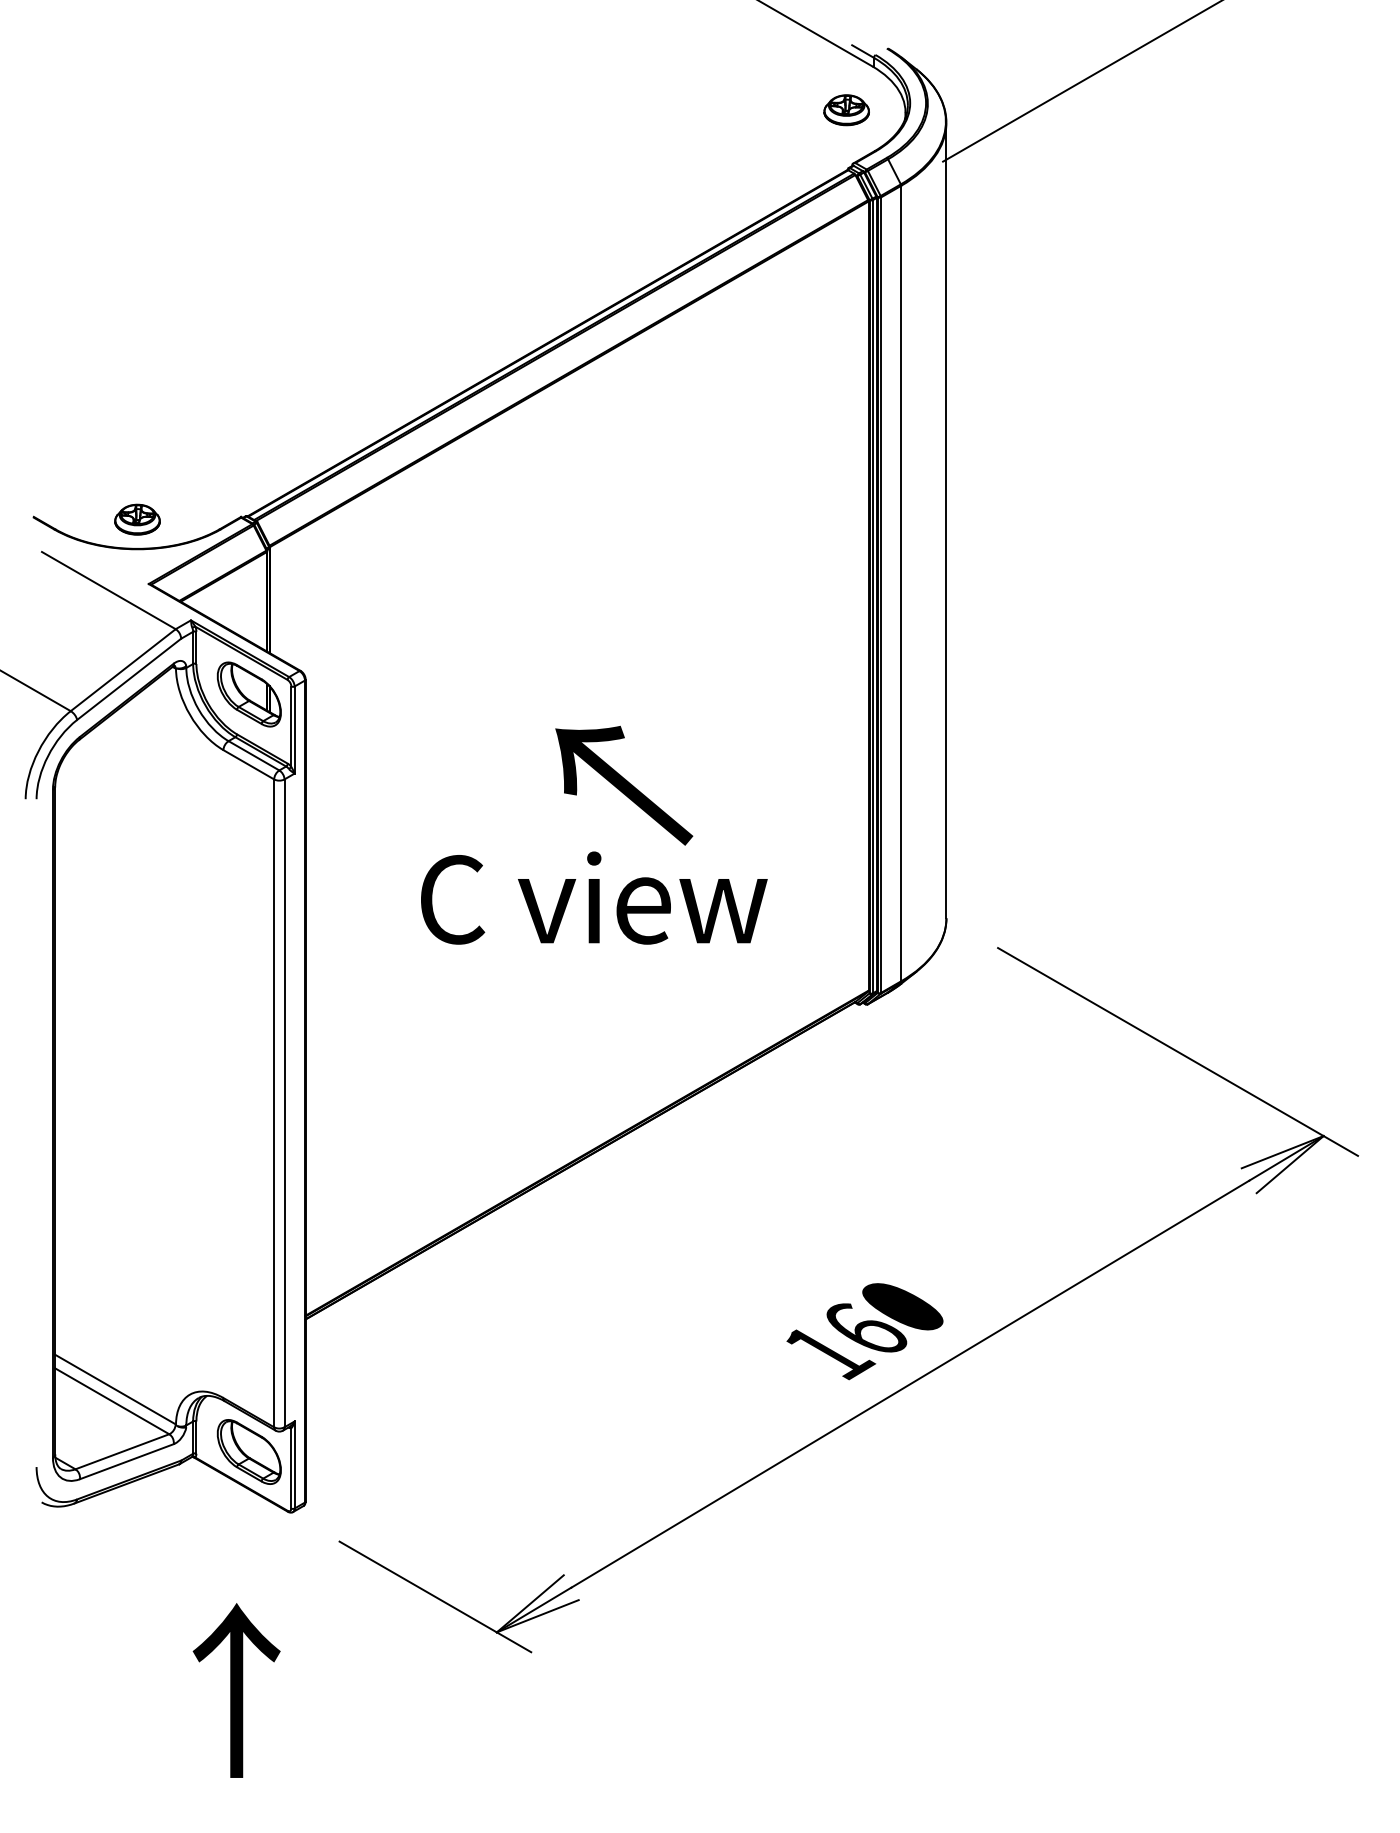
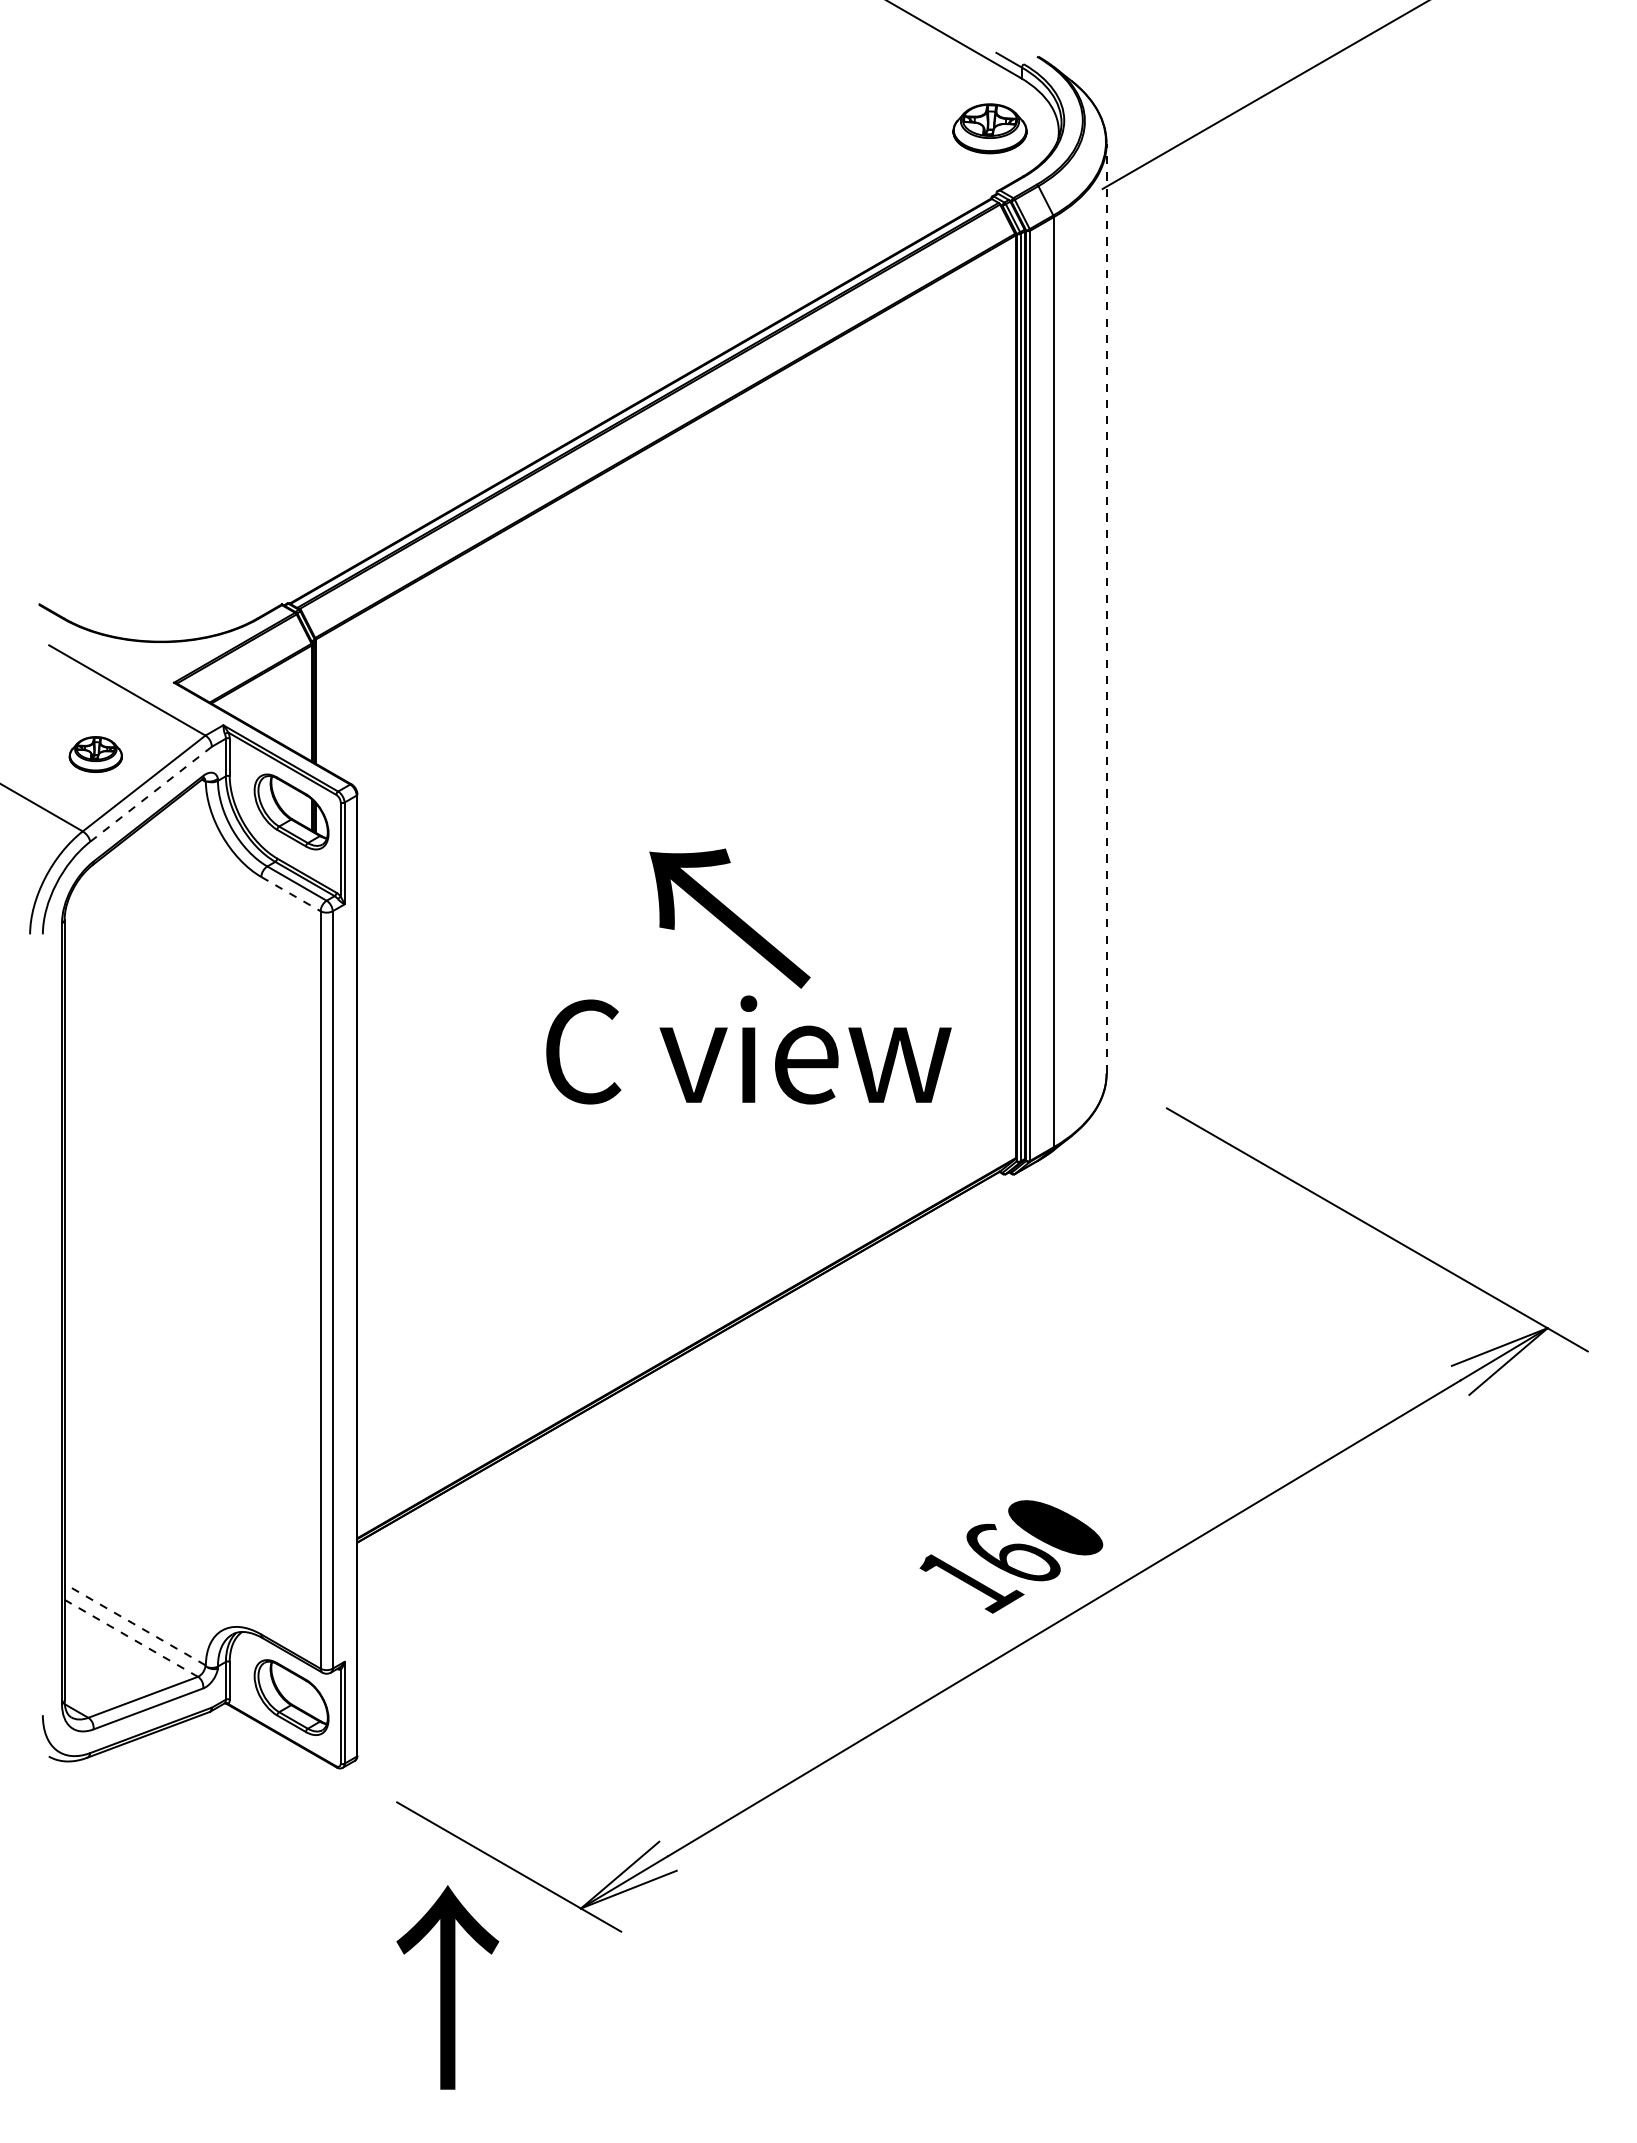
part: (846, 109) -> (989, 128), size x1.4
part: (137, 519) -> (95, 754), moved
line: (946, 520) -> (1106, 608), solid -> dashed
line: (129, 678) -> (151, 793), solid -> dashed
line: (249, 765) -> (291, 894), solid -> dashed
text: (593, 897) -> (748, 1049), moved
line: (114, 1389) -> (134, 1624), solid -> dashed
line: (112, 1401) -> (131, 1638), solid -> dashed
text: (236, 1690) -> (447, 1987), moved

